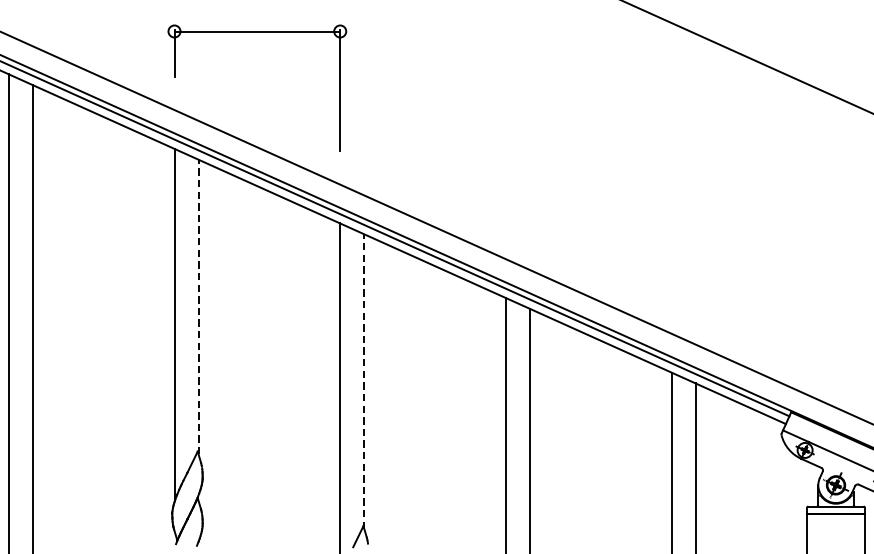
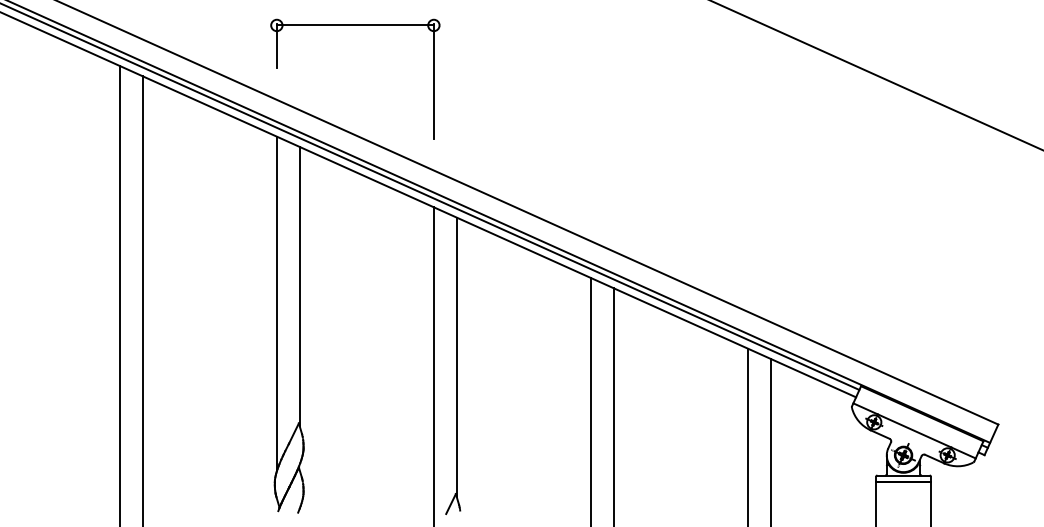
line: (198, 307) -> (299, 286), dashed -> solid
line: (364, 382) -> (456, 357), dashed -> solid

